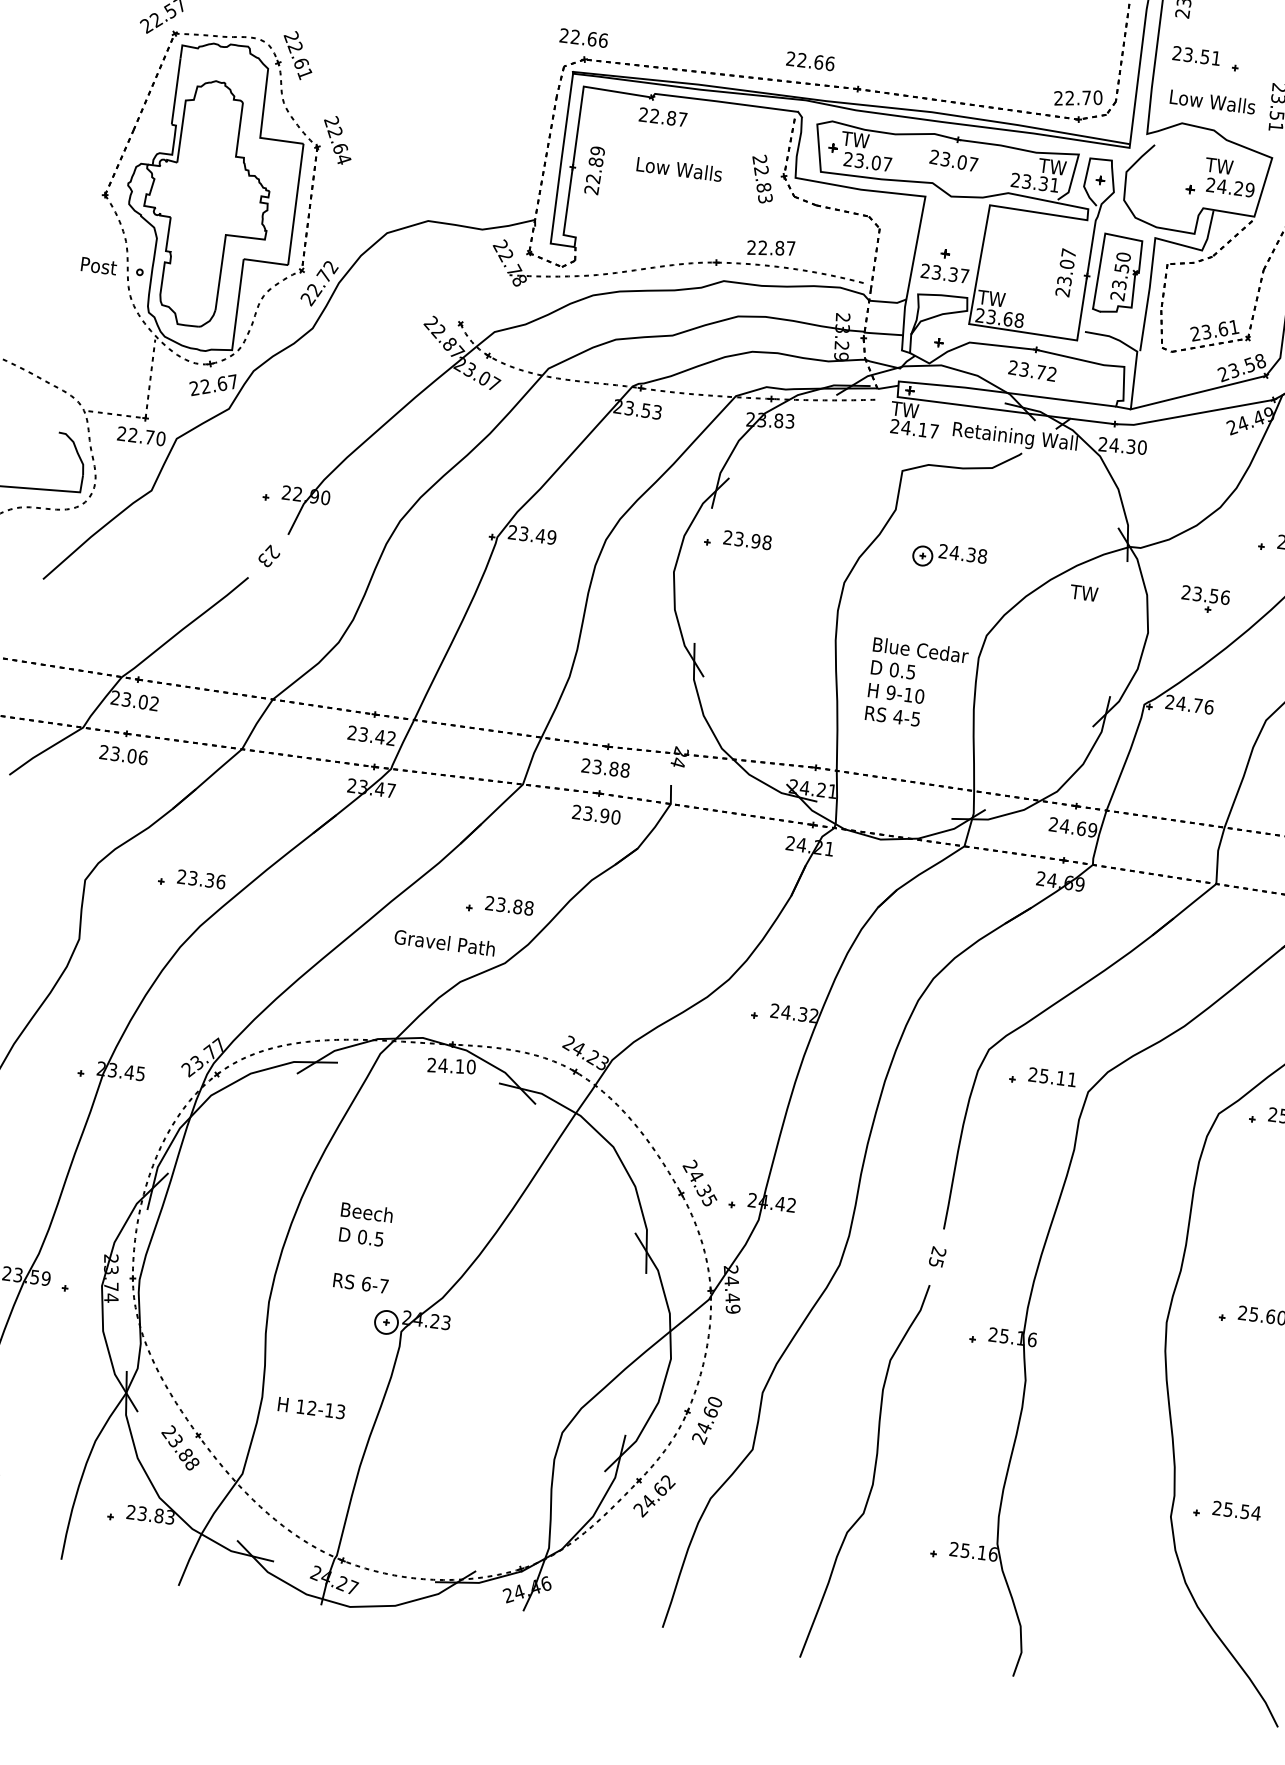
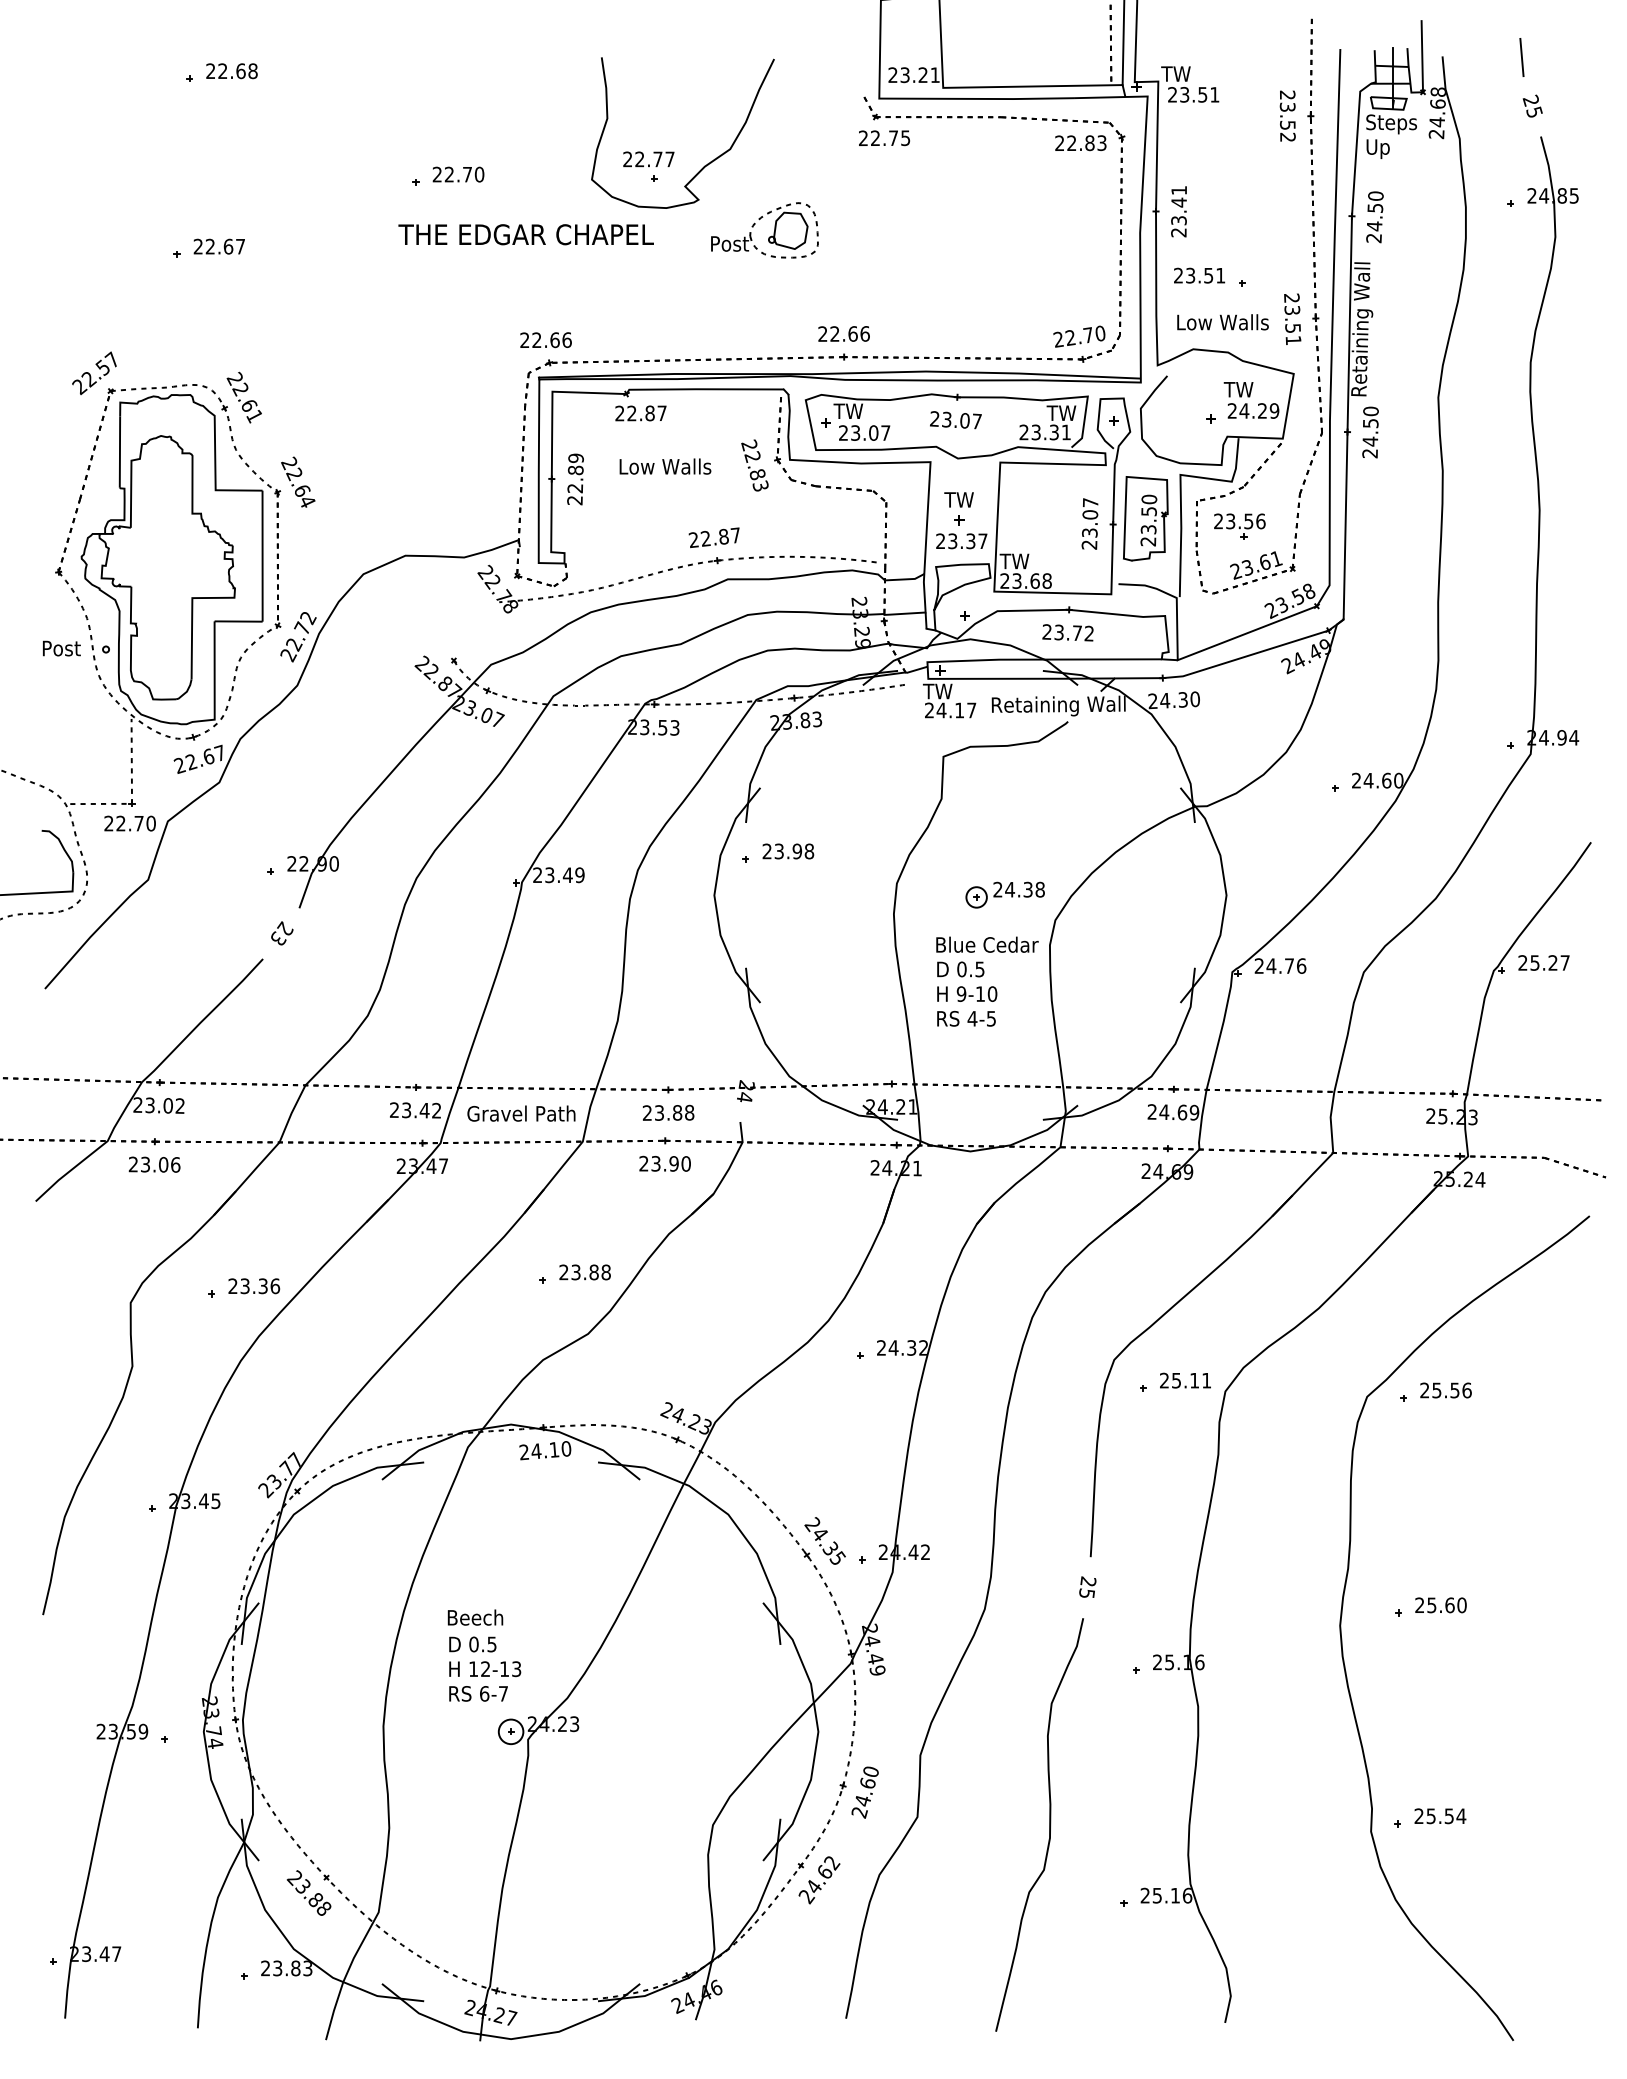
text: (810, 60) -> (843, 333), moved
text: (770, 247) -> (713, 537), moved
part: (948, 556) -> (1004, 894), moved
text: (1083, 592) -> (958, 499), moved
part: (1205, 599) -> (1239, 526), moved
text: (444, 942) -> (521, 1113), moved
text: (311, 1408) -> (485, 1669), moved

